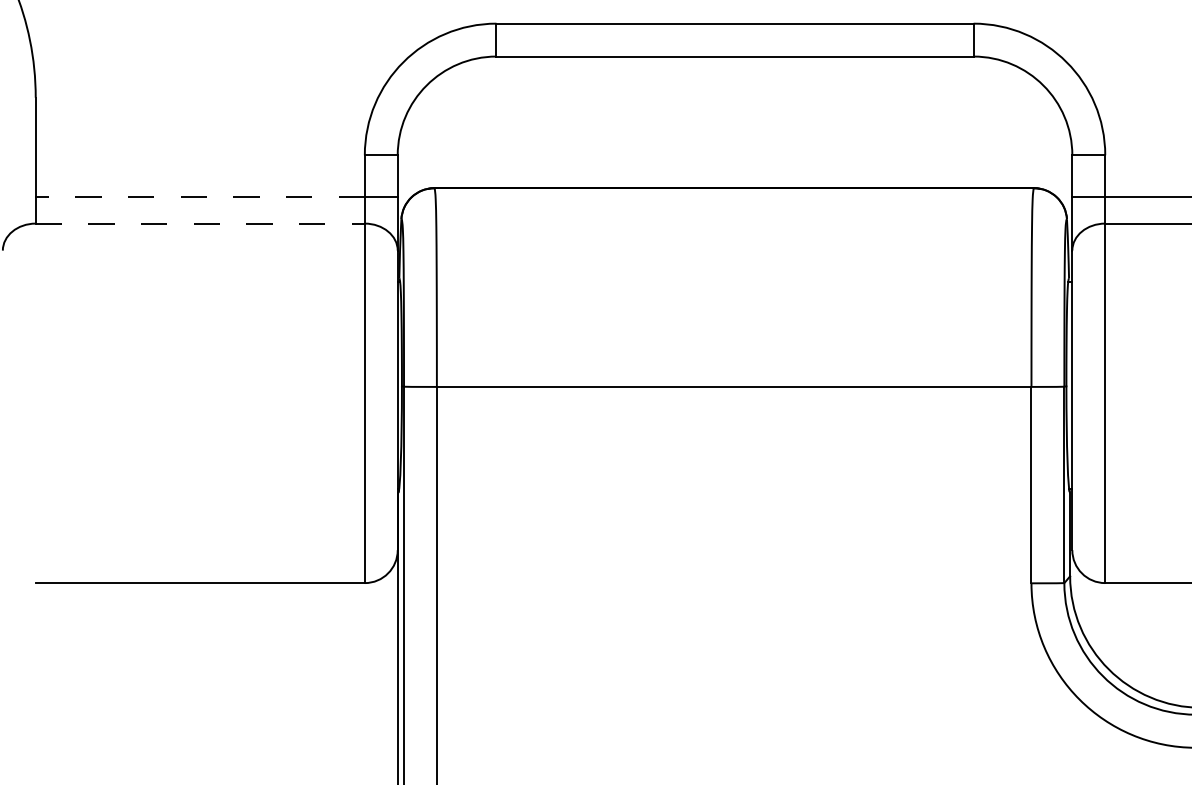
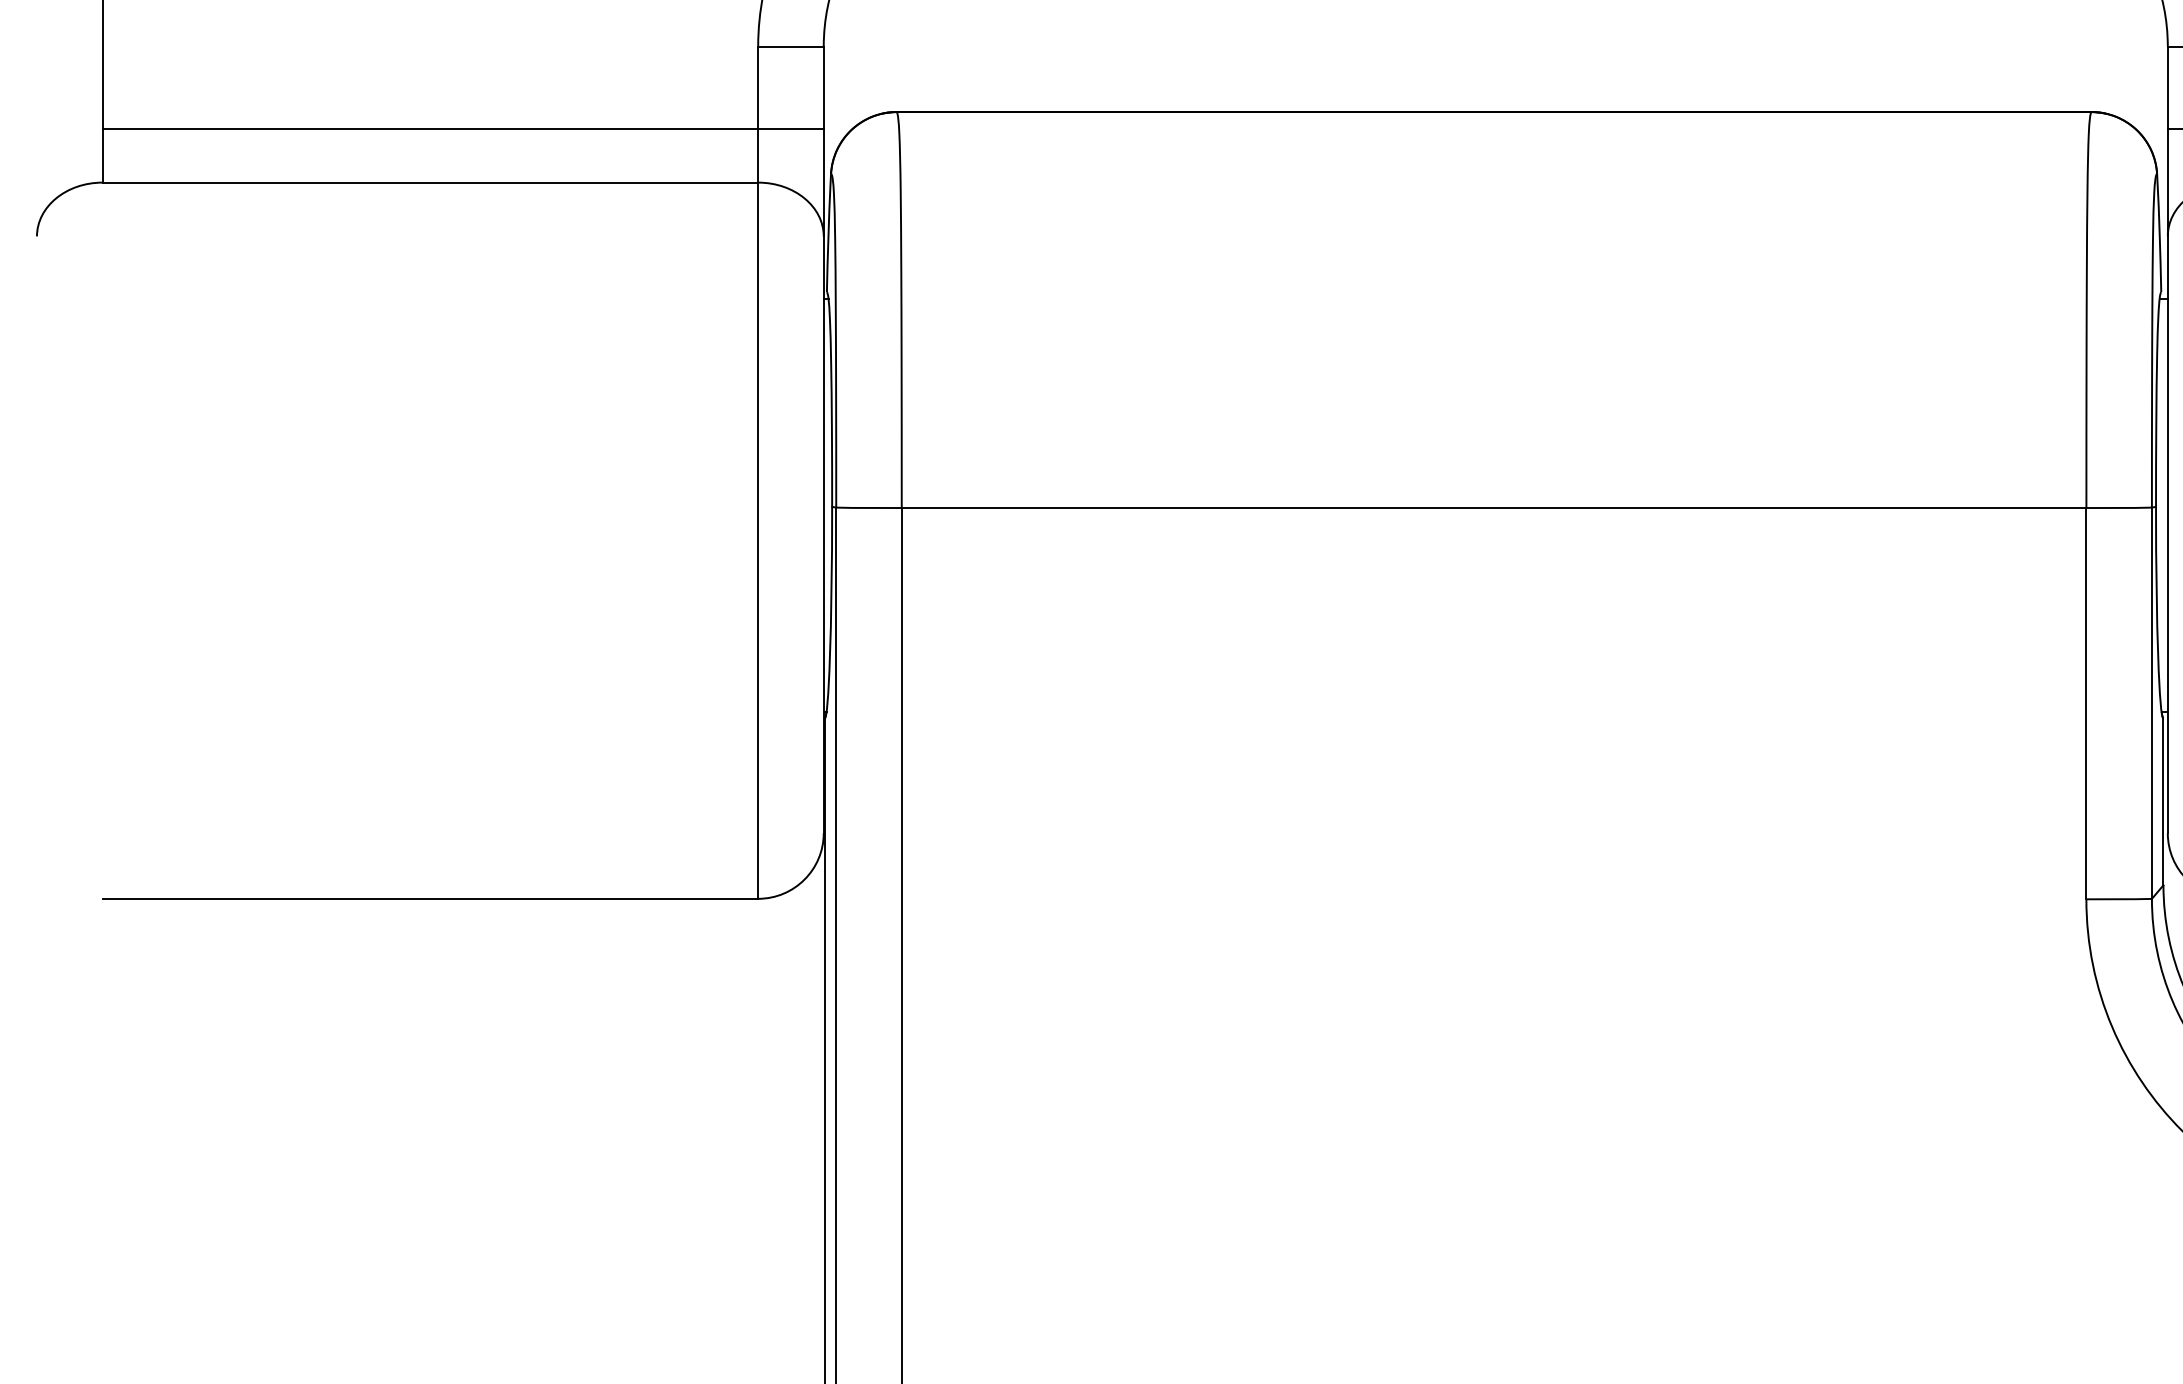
line: (200, 196) -> (430, 128), dashed -> solid
line: (200, 223) -> (430, 182), dashed -> solid

